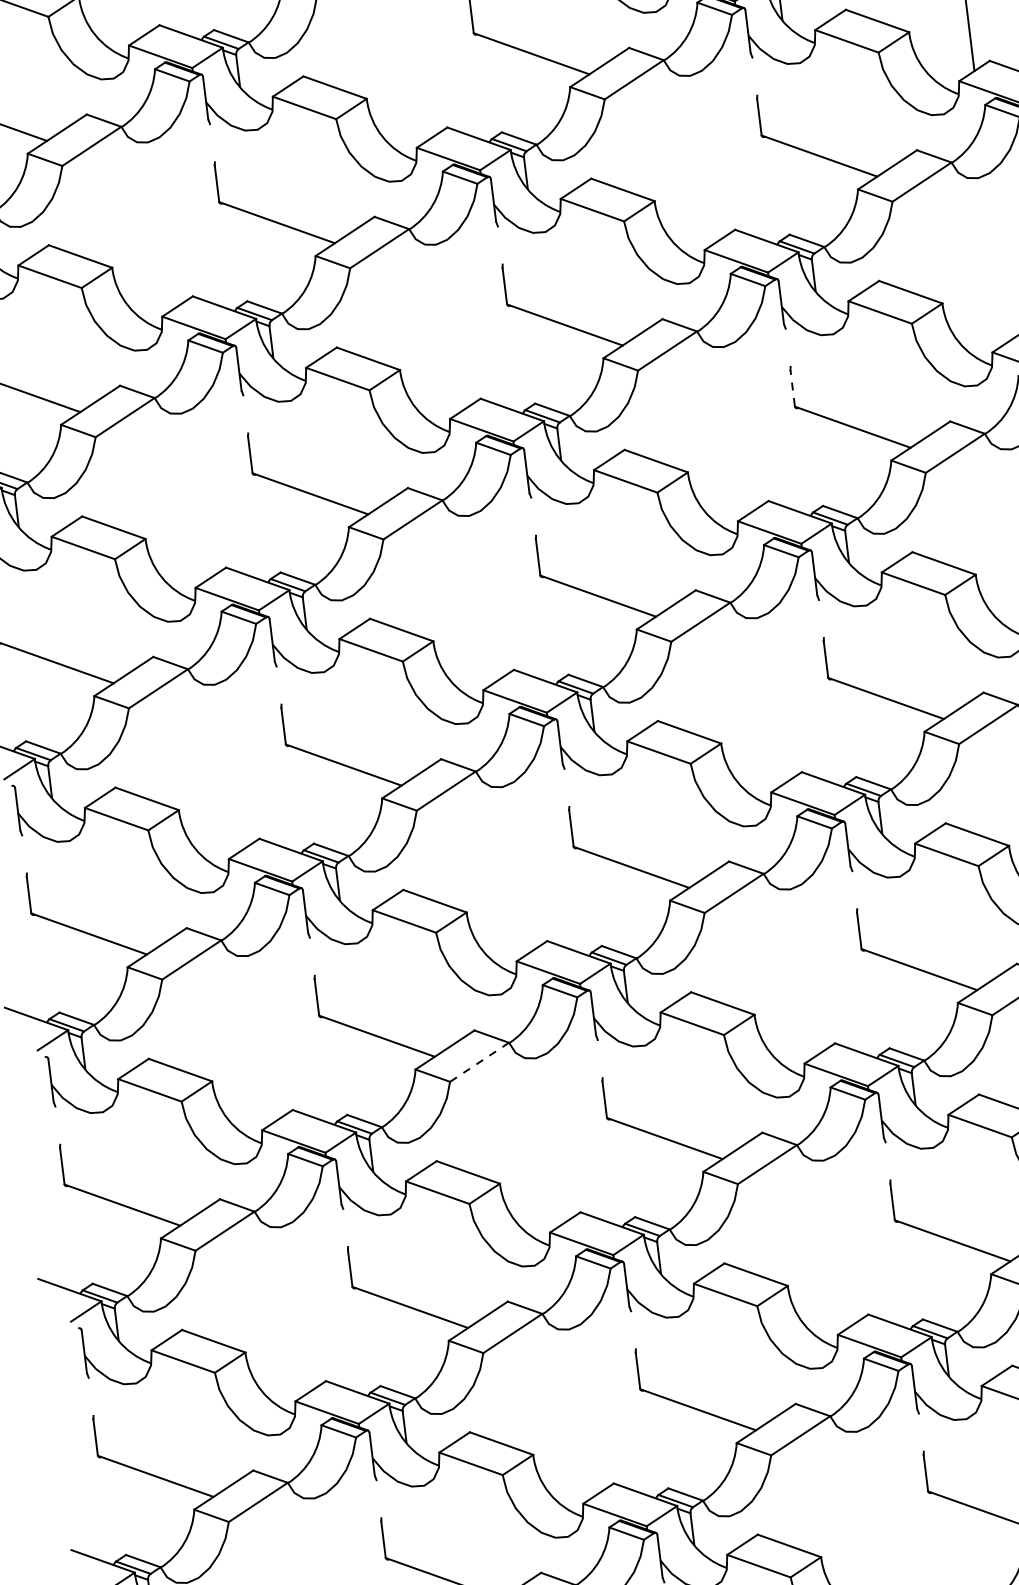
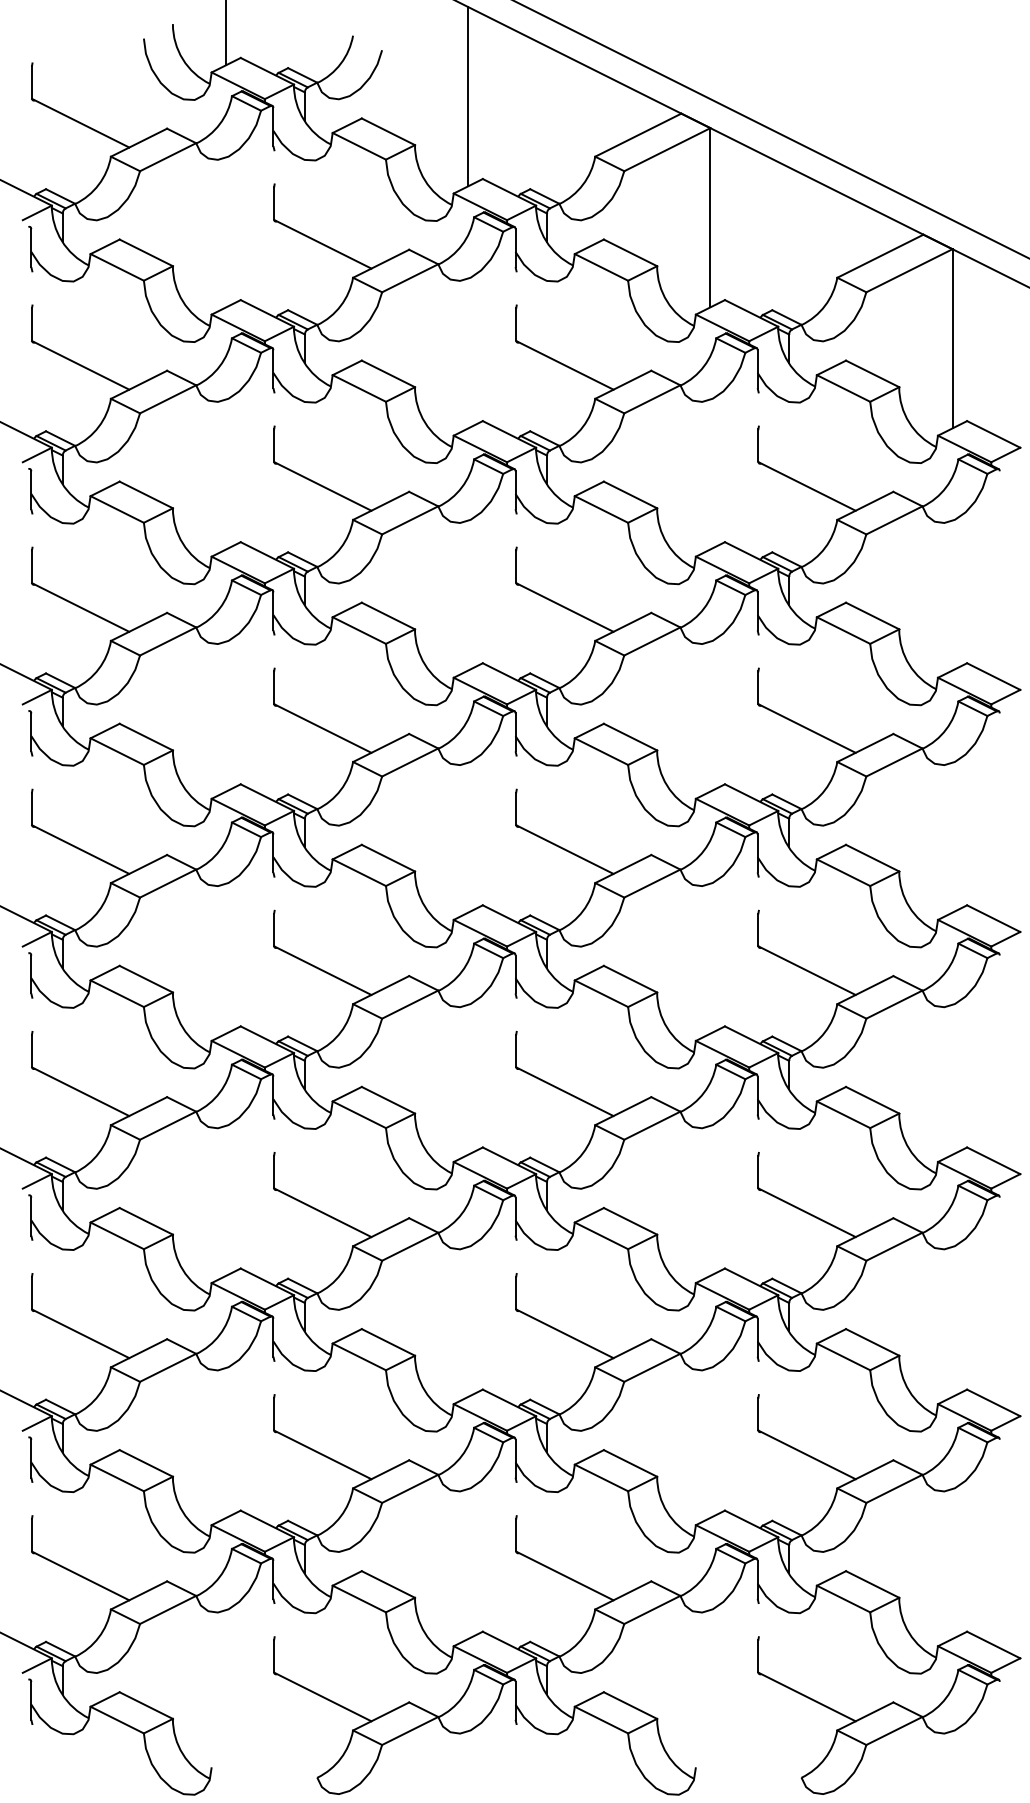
line: (792, 387) -> (758, 687), dashed -> solid
line: (478, 1062) -> (409, 1246), dashed -> solid

